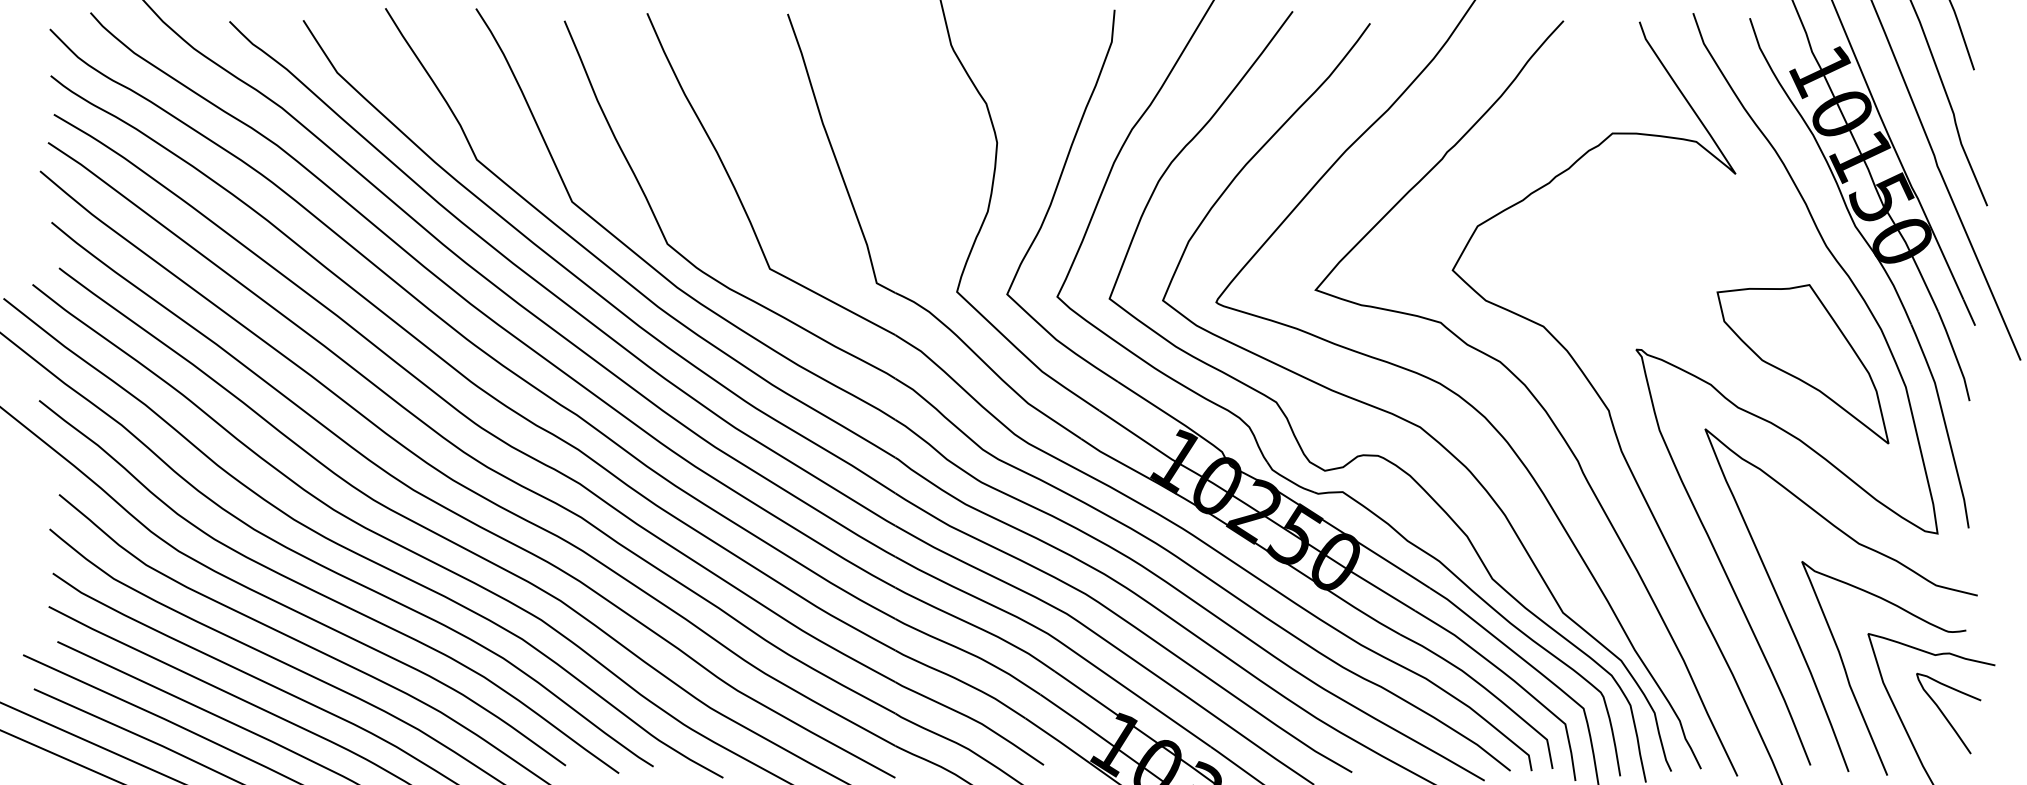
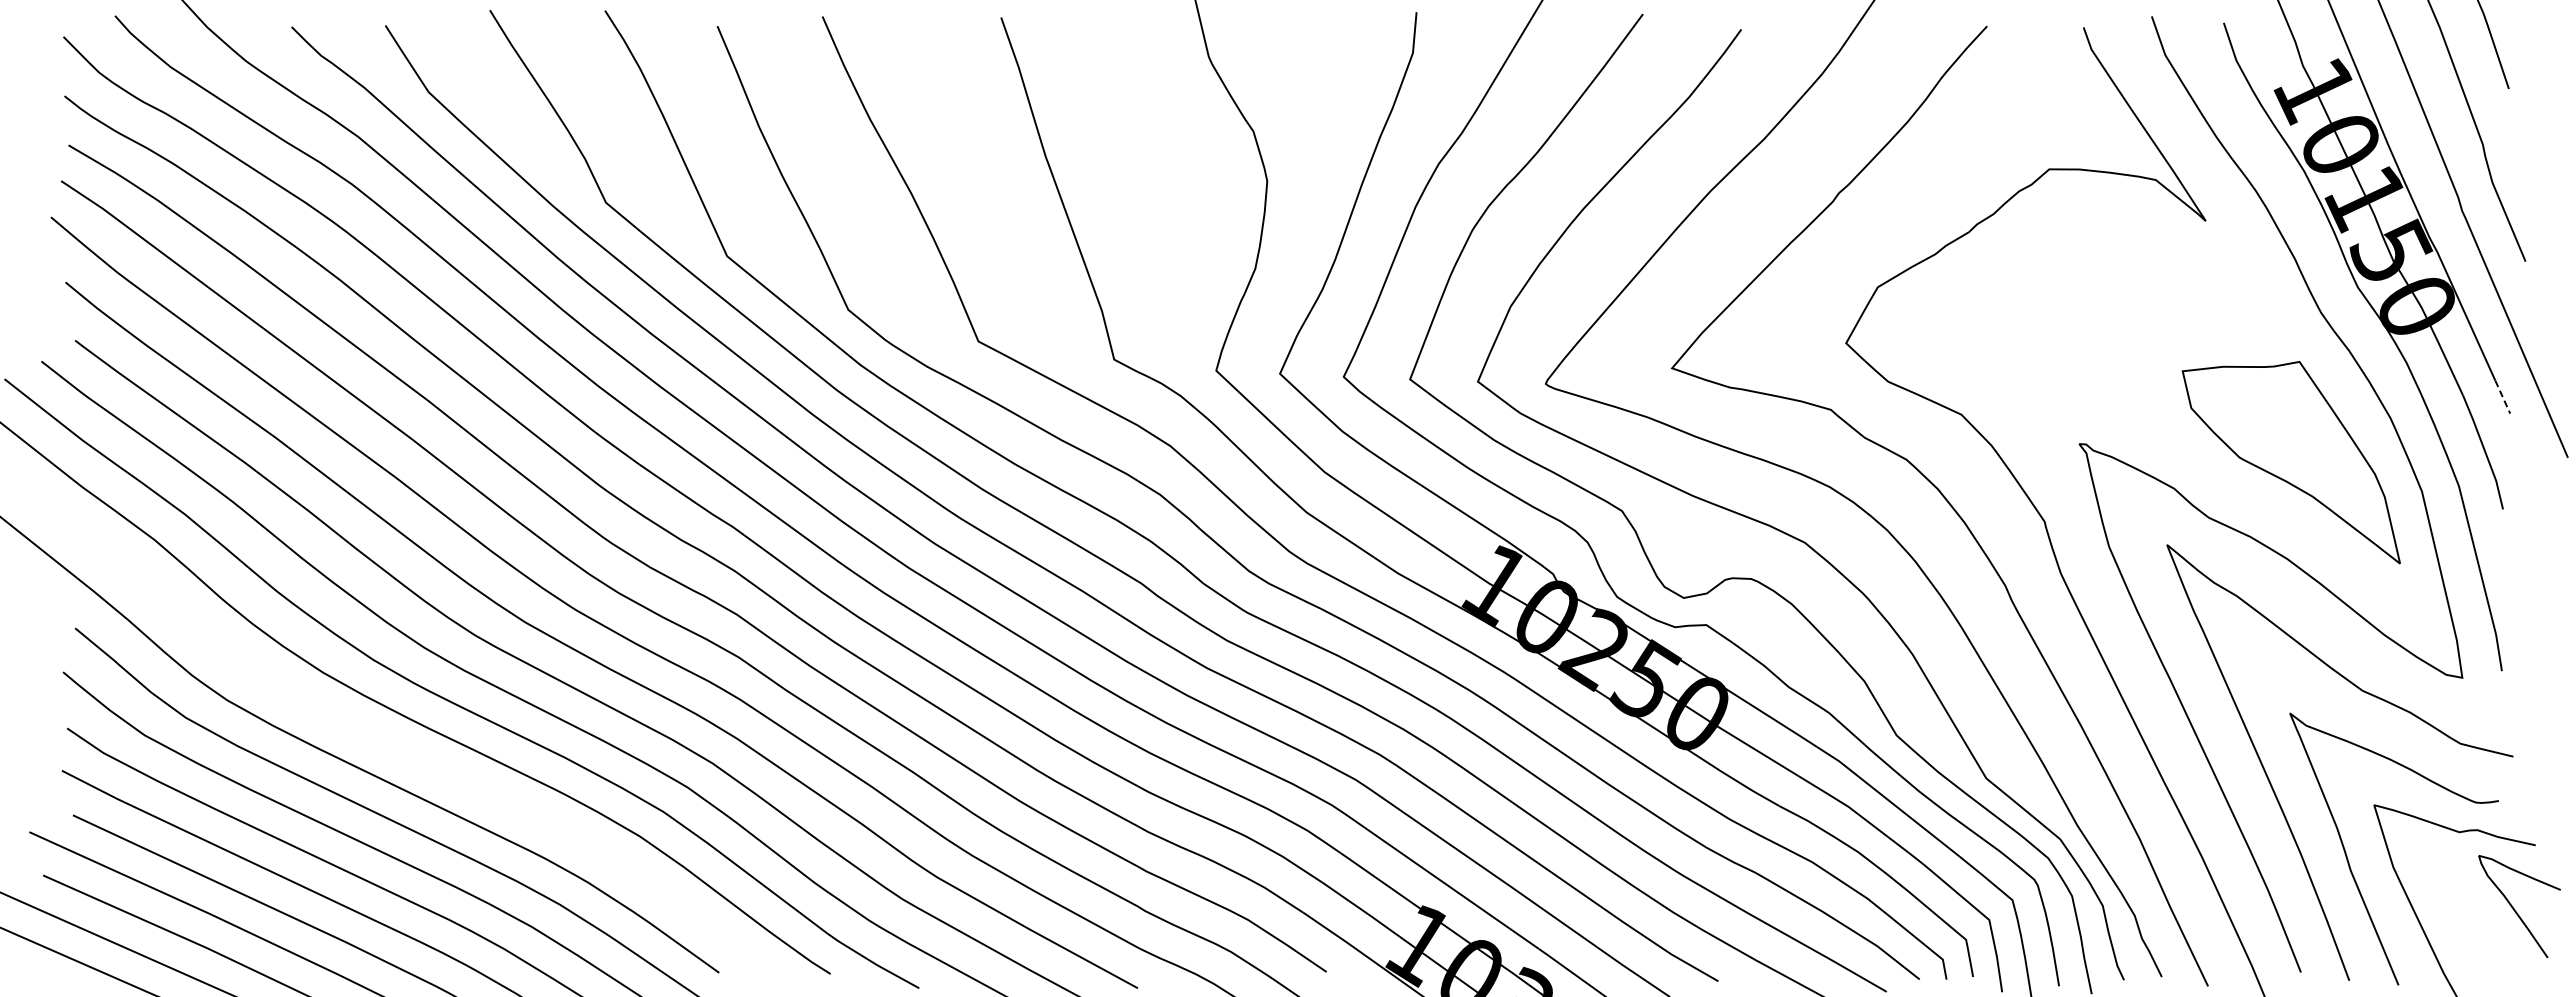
line: (1969, 313) -> (2503, 397), solid -> dashed
curve: (323, 594) -> (411, 755), removed
curve: (1945, 715) -> (2515, 909), moved

